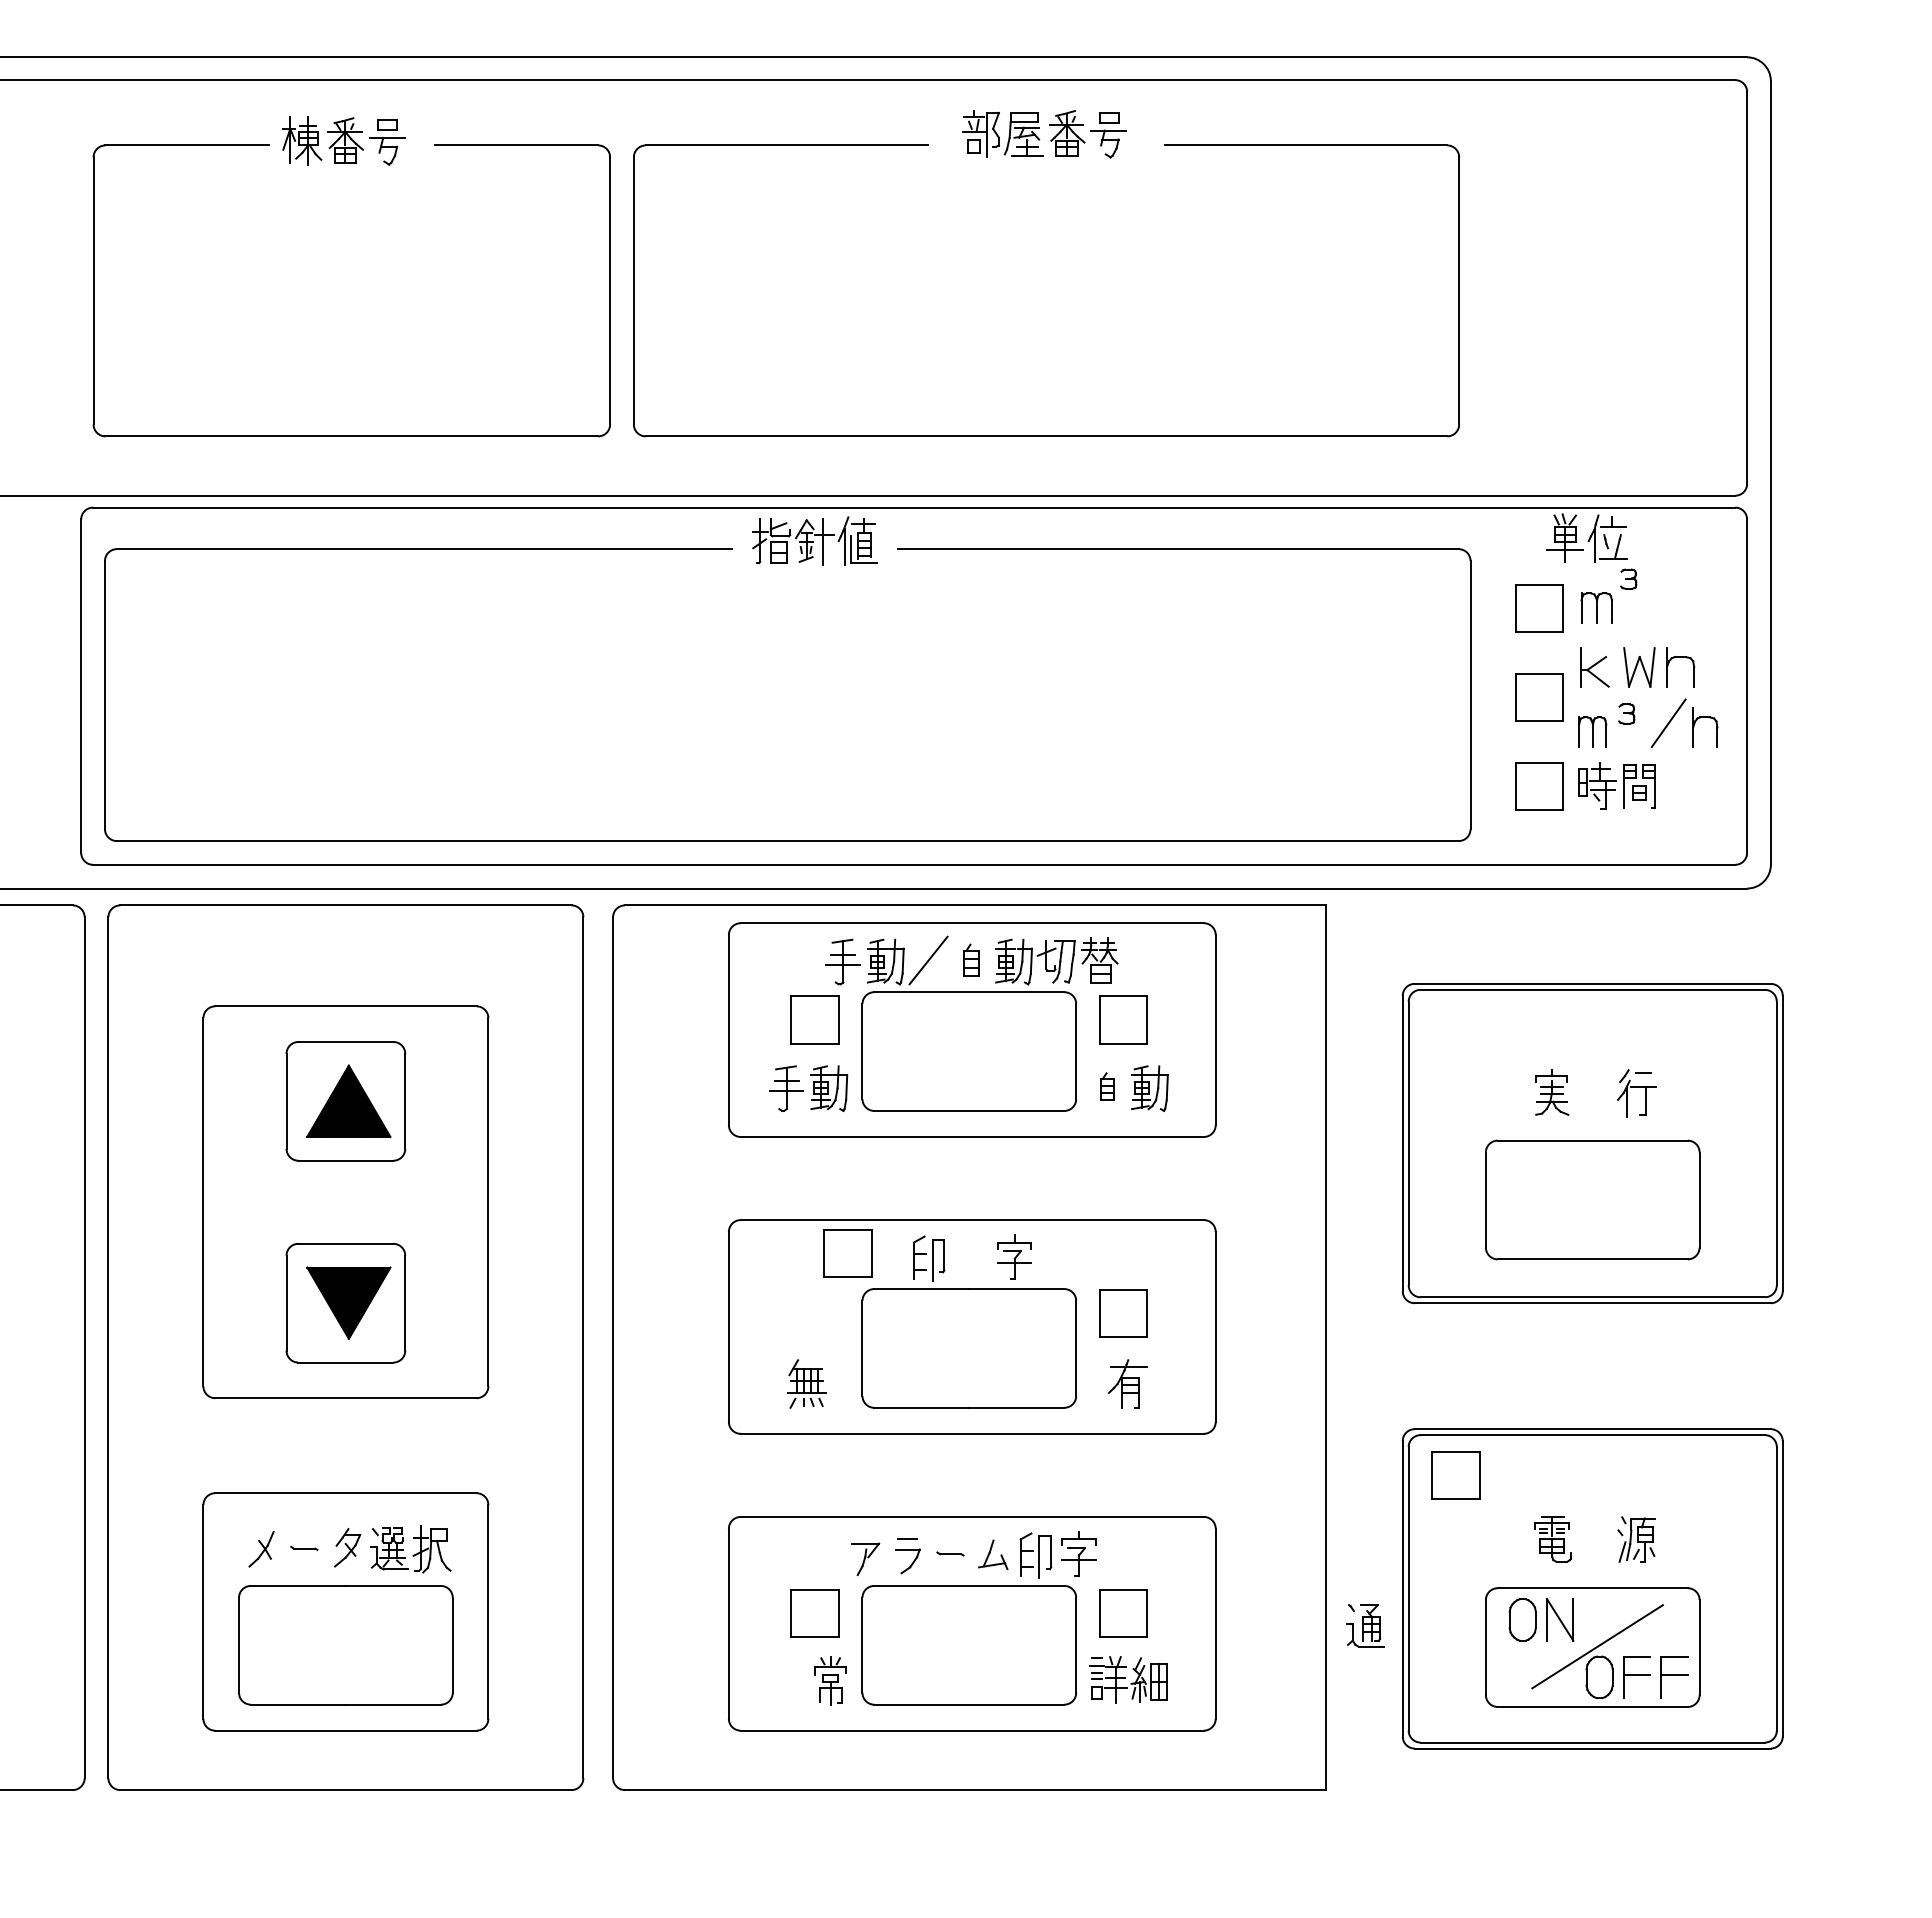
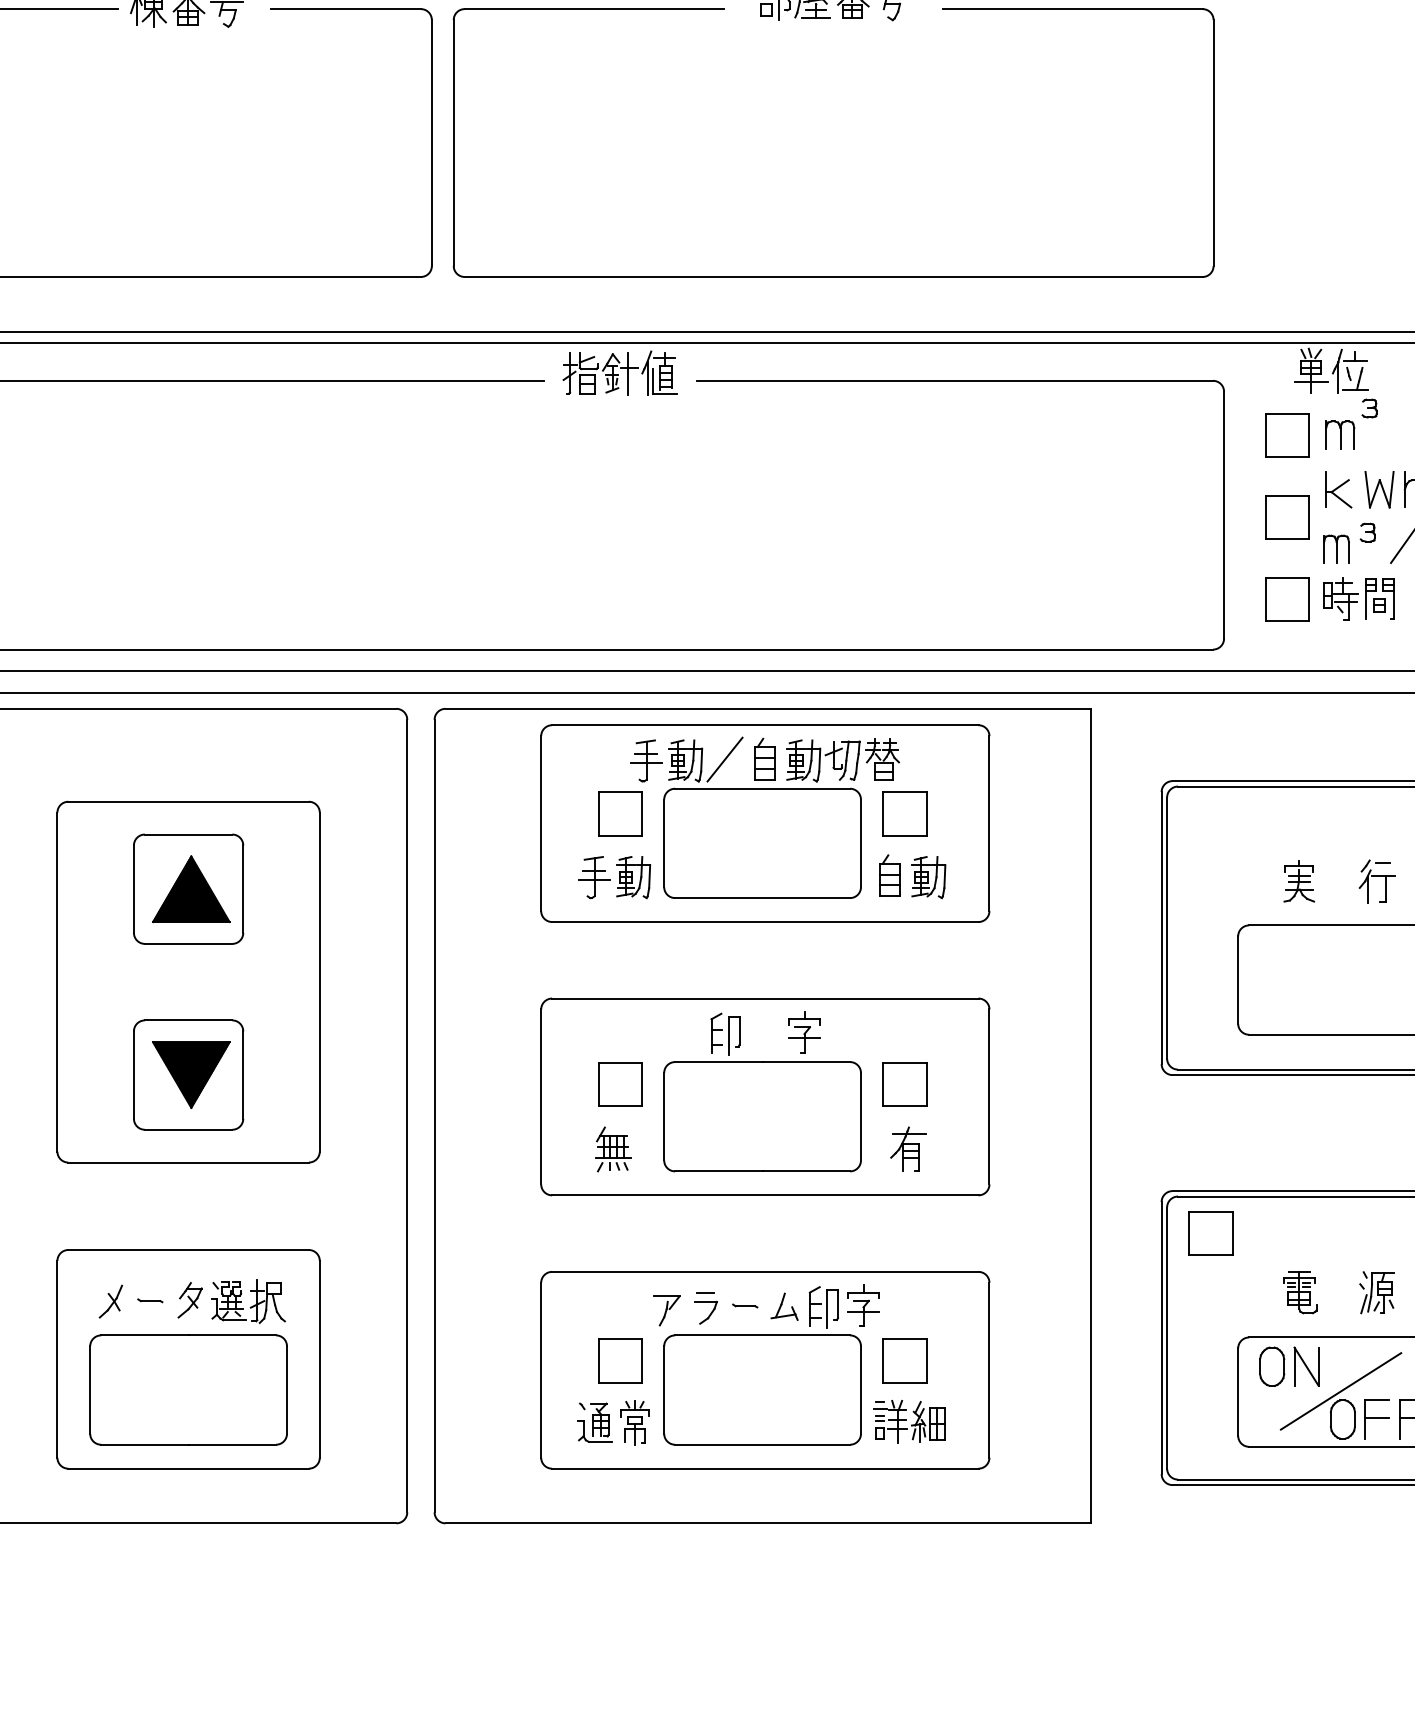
part: (971, 960) -> (764, 759), size x1.43
part: (1107, 1086) -> (889, 875), size x1.67
part: (847, 1253) -> (620, 1084), moved
part: (1365, 1625) -> (595, 1422), moved

